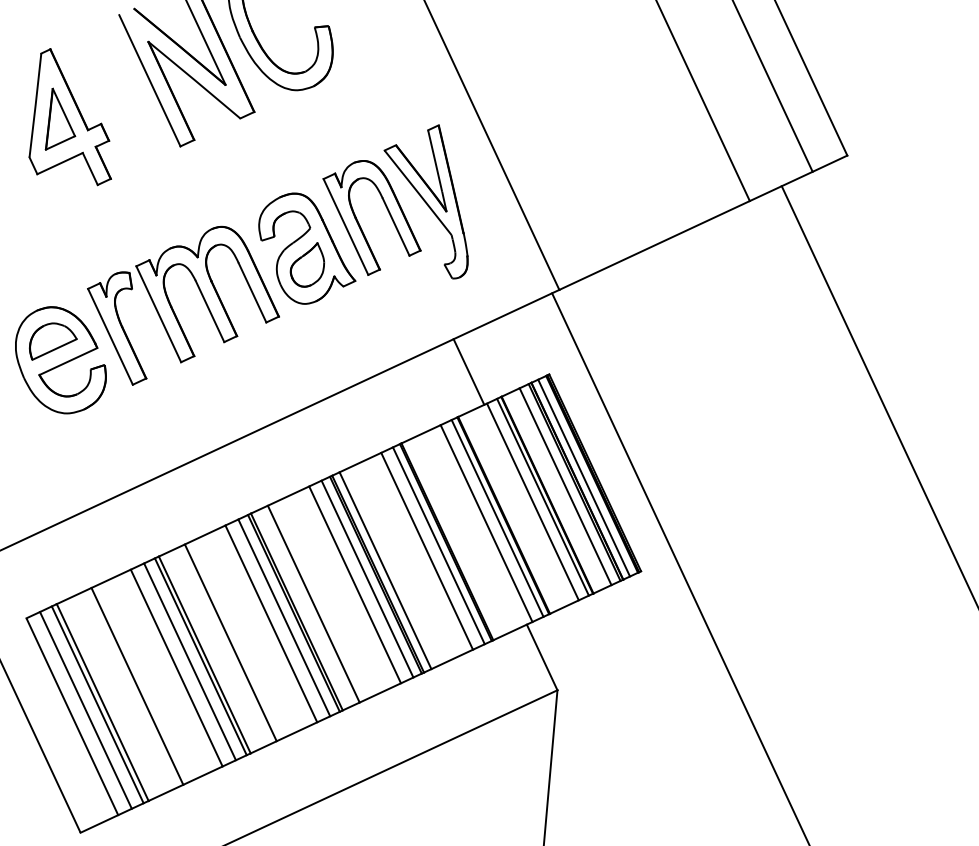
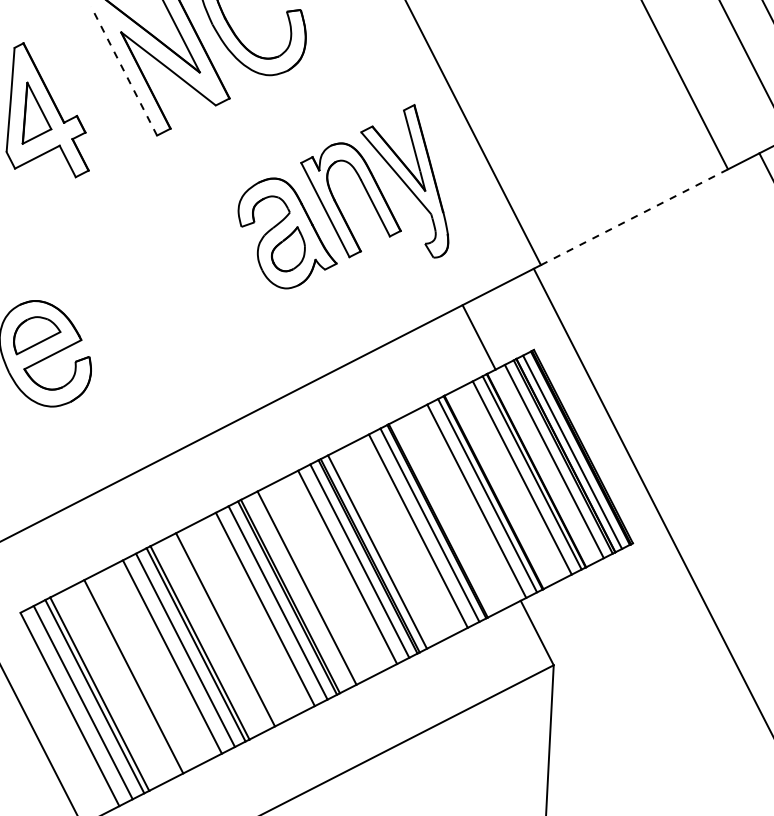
line: (149, 80) -> (123, 70), solid -> dashed
line: (655, 245) -> (635, 217), solid -> dashed
part: (173, 308) -> (156, 297), removed
line: (468, 371) -> (478, 337), moved

